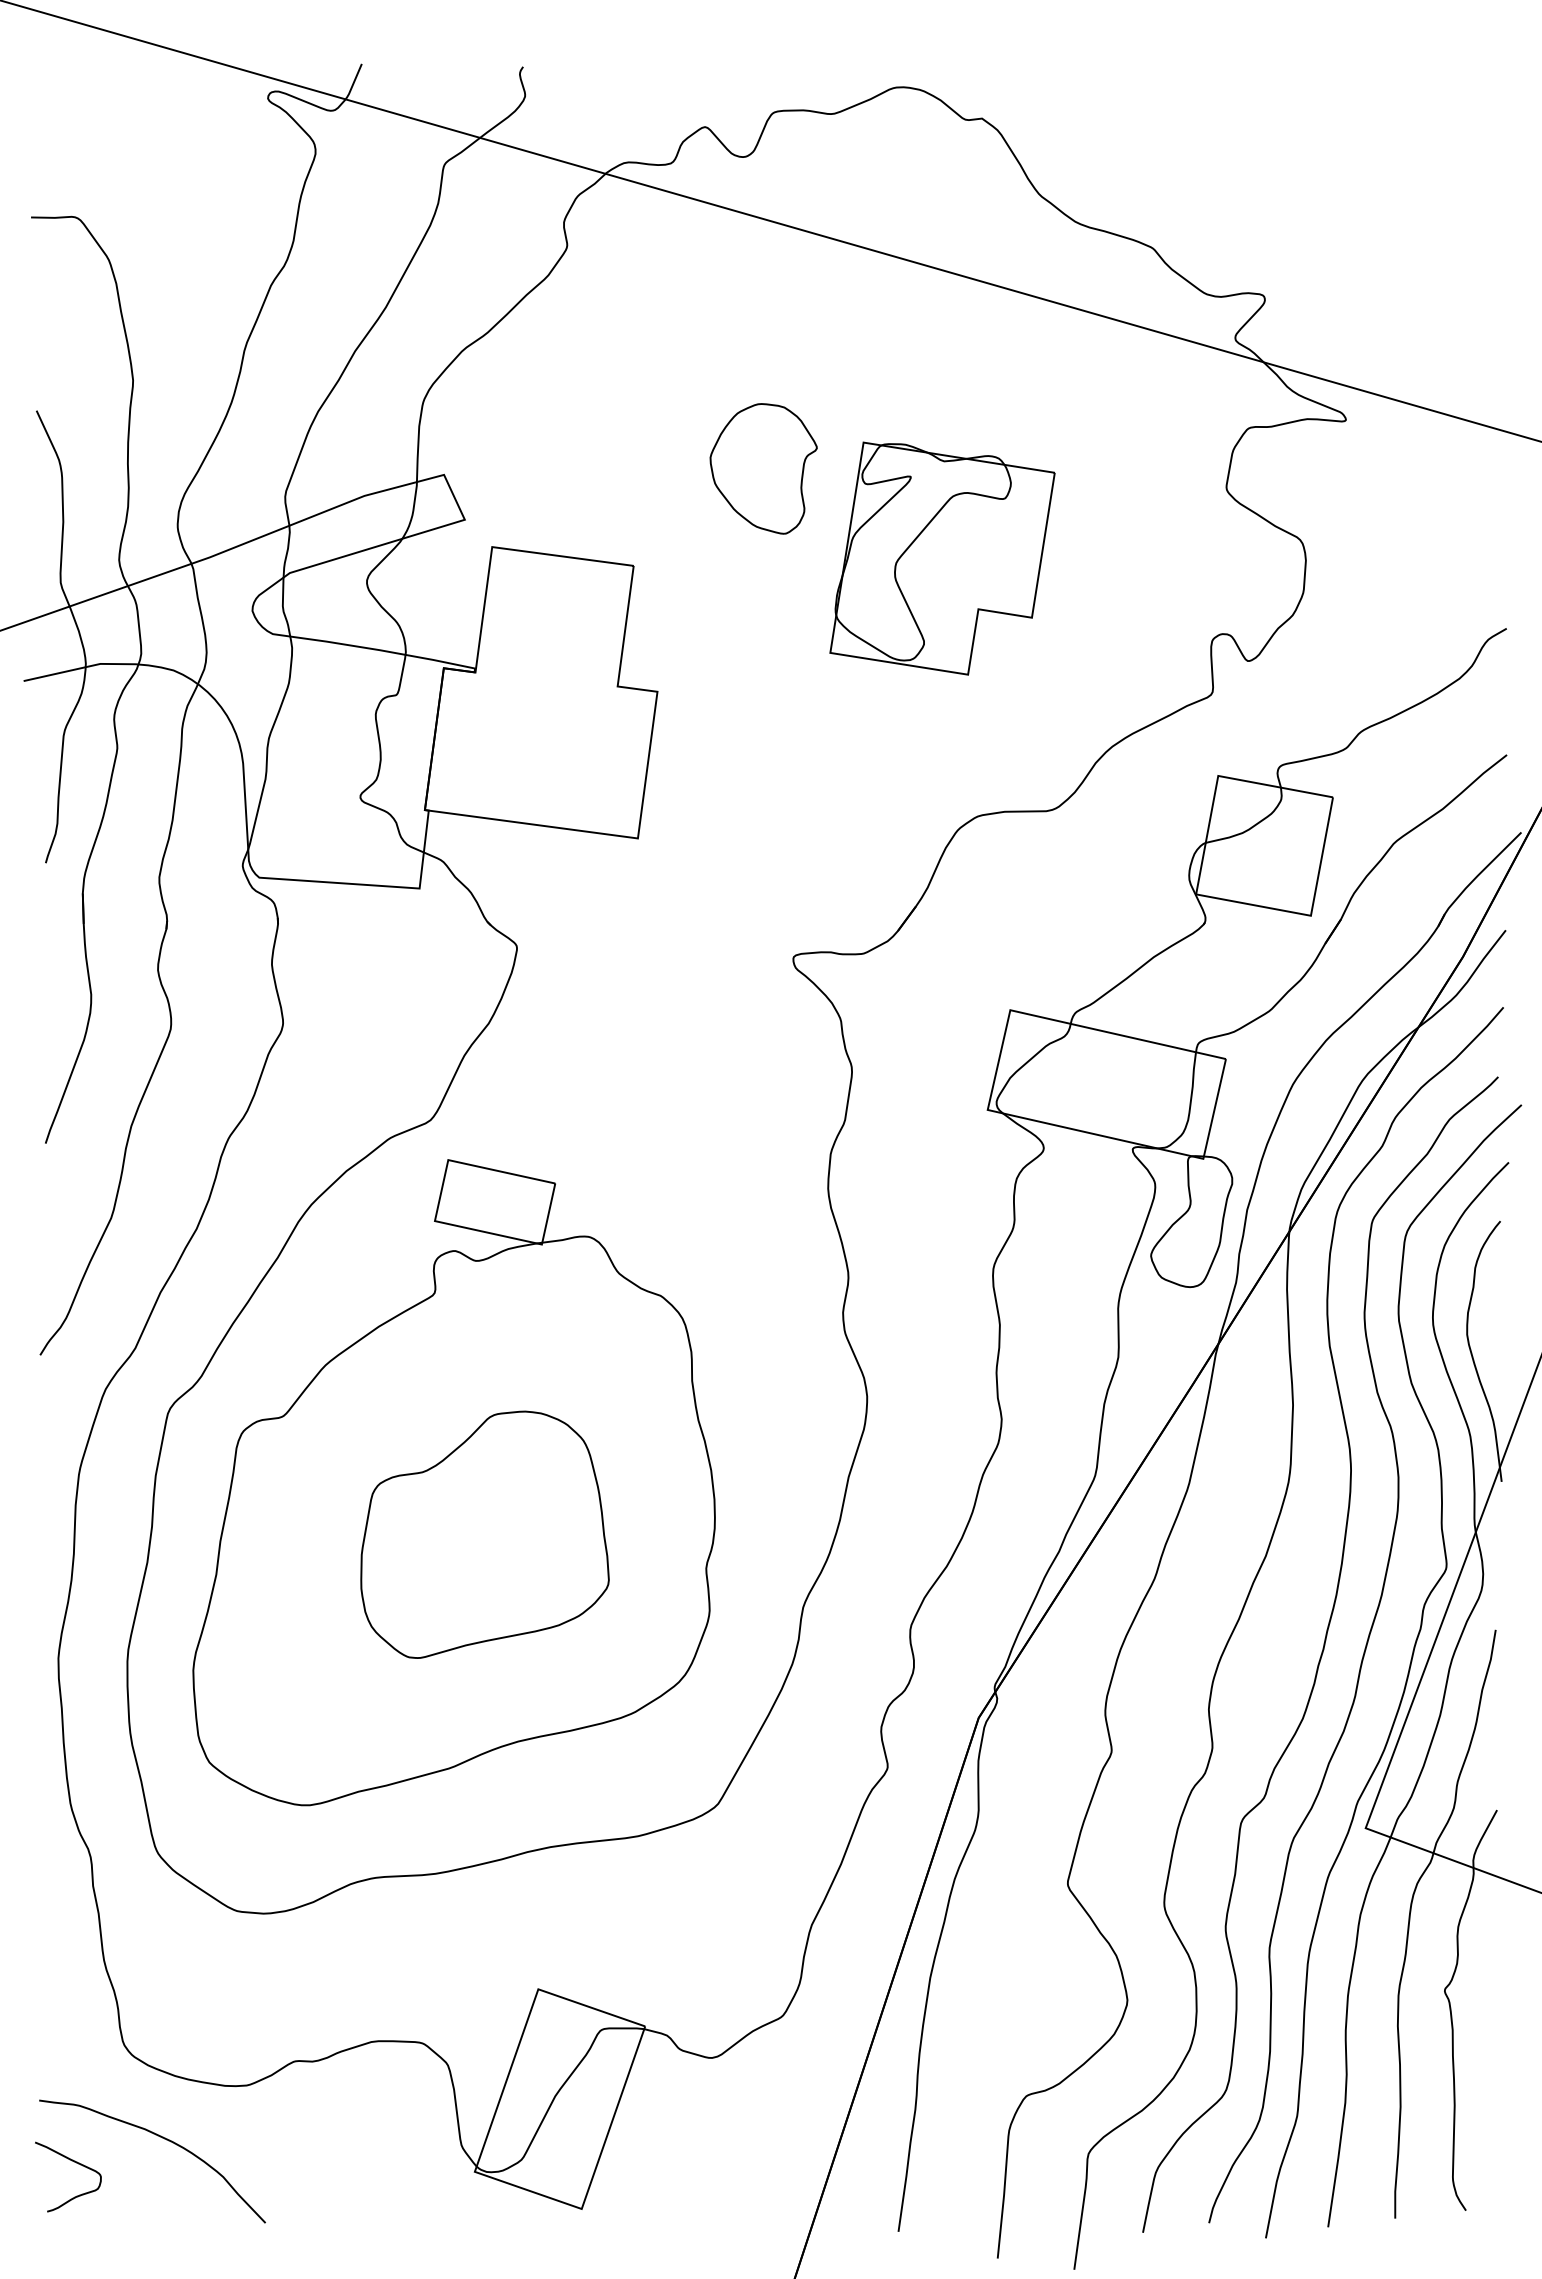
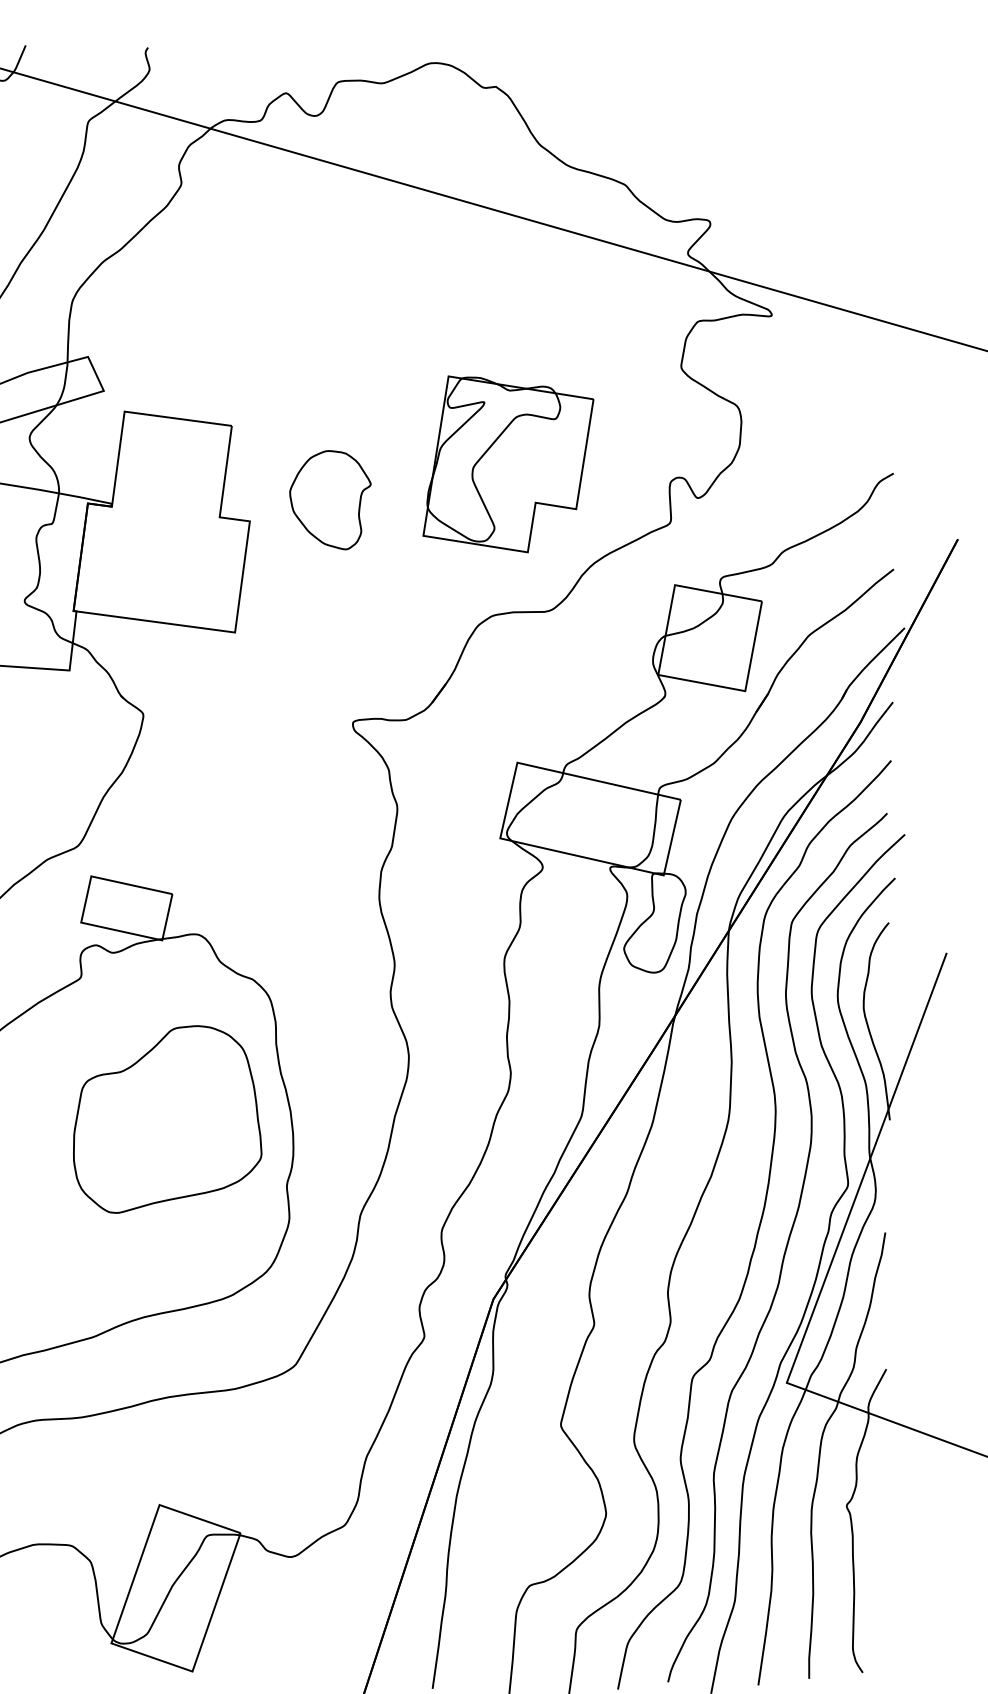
part: (763, 468) -> (330, 499), moved
part: (942, 558) -> (508, 464), moved
part: (484, 1534) -> (167, 1119), moved

